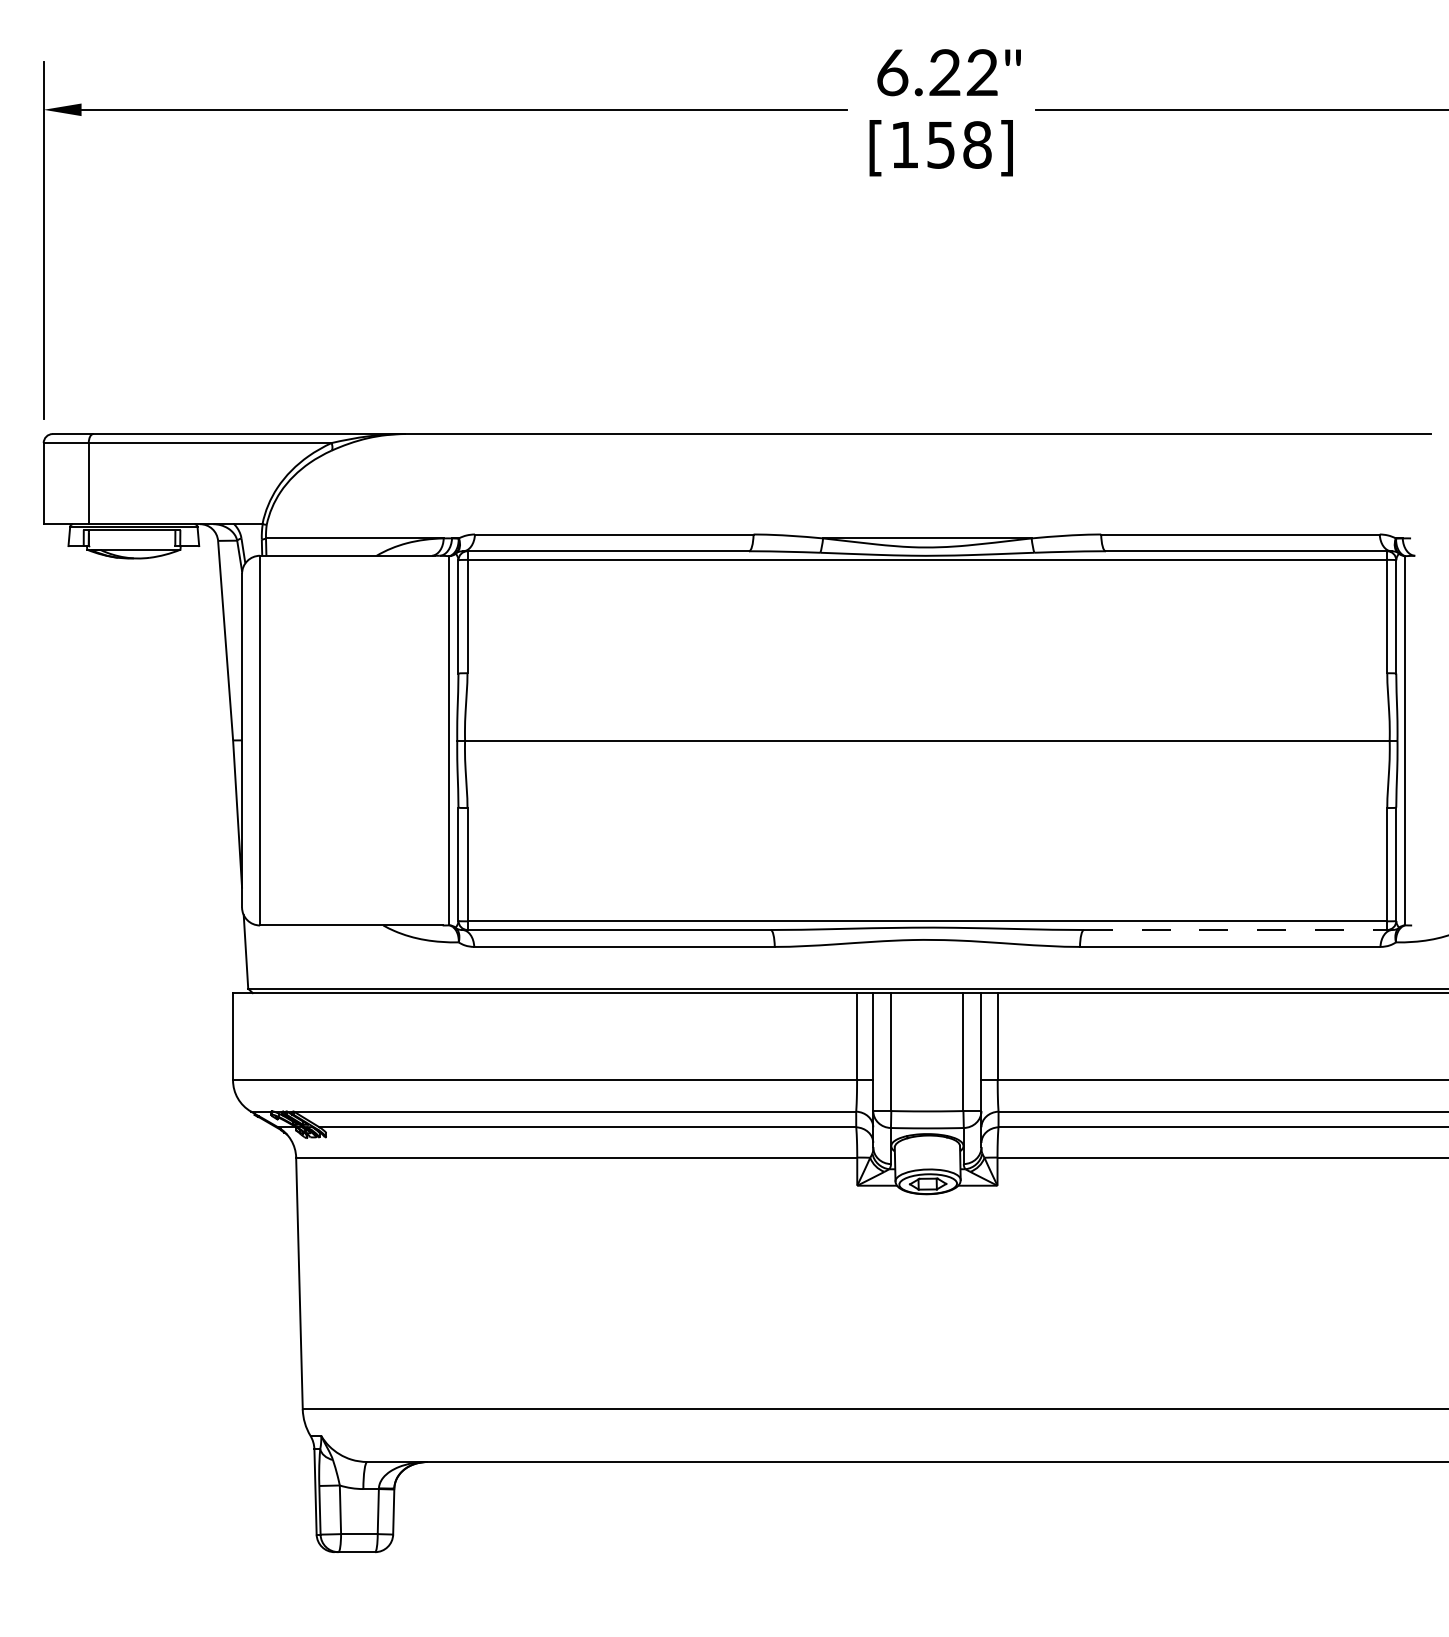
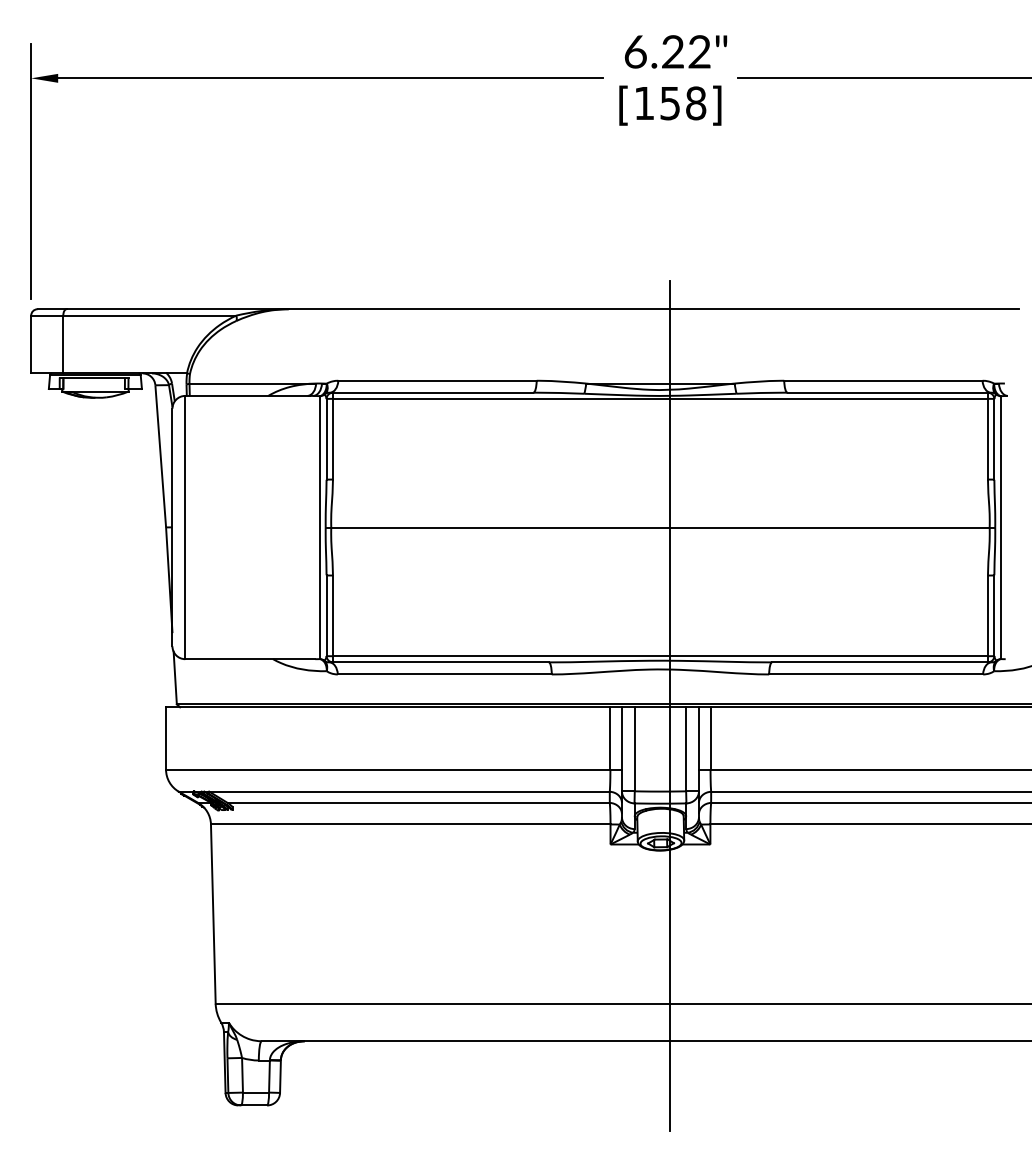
line: (1235, 929) -> (879, 662), dashed -> solid
line: (941, 990) -> (670, 705), added

